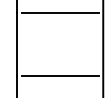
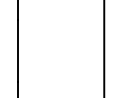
line: (59, 13) -> (60, 20), removed
line: (59, 75) -> (60, 82), removed

